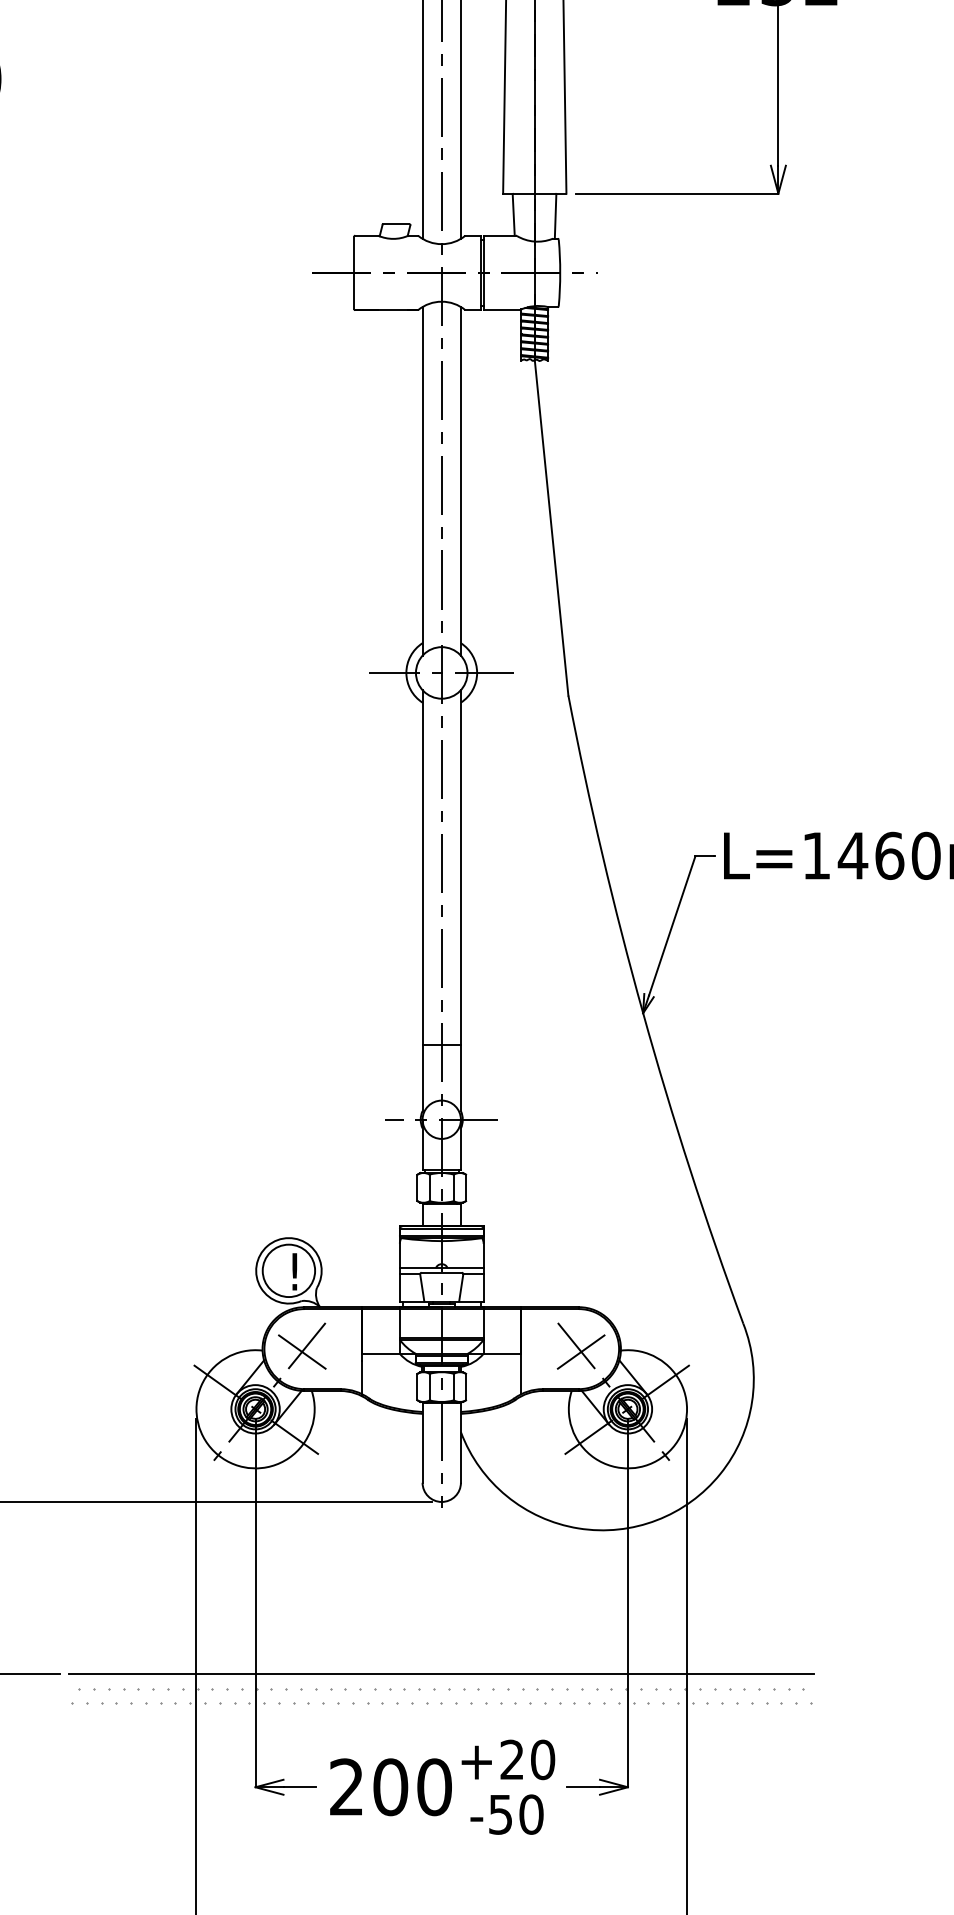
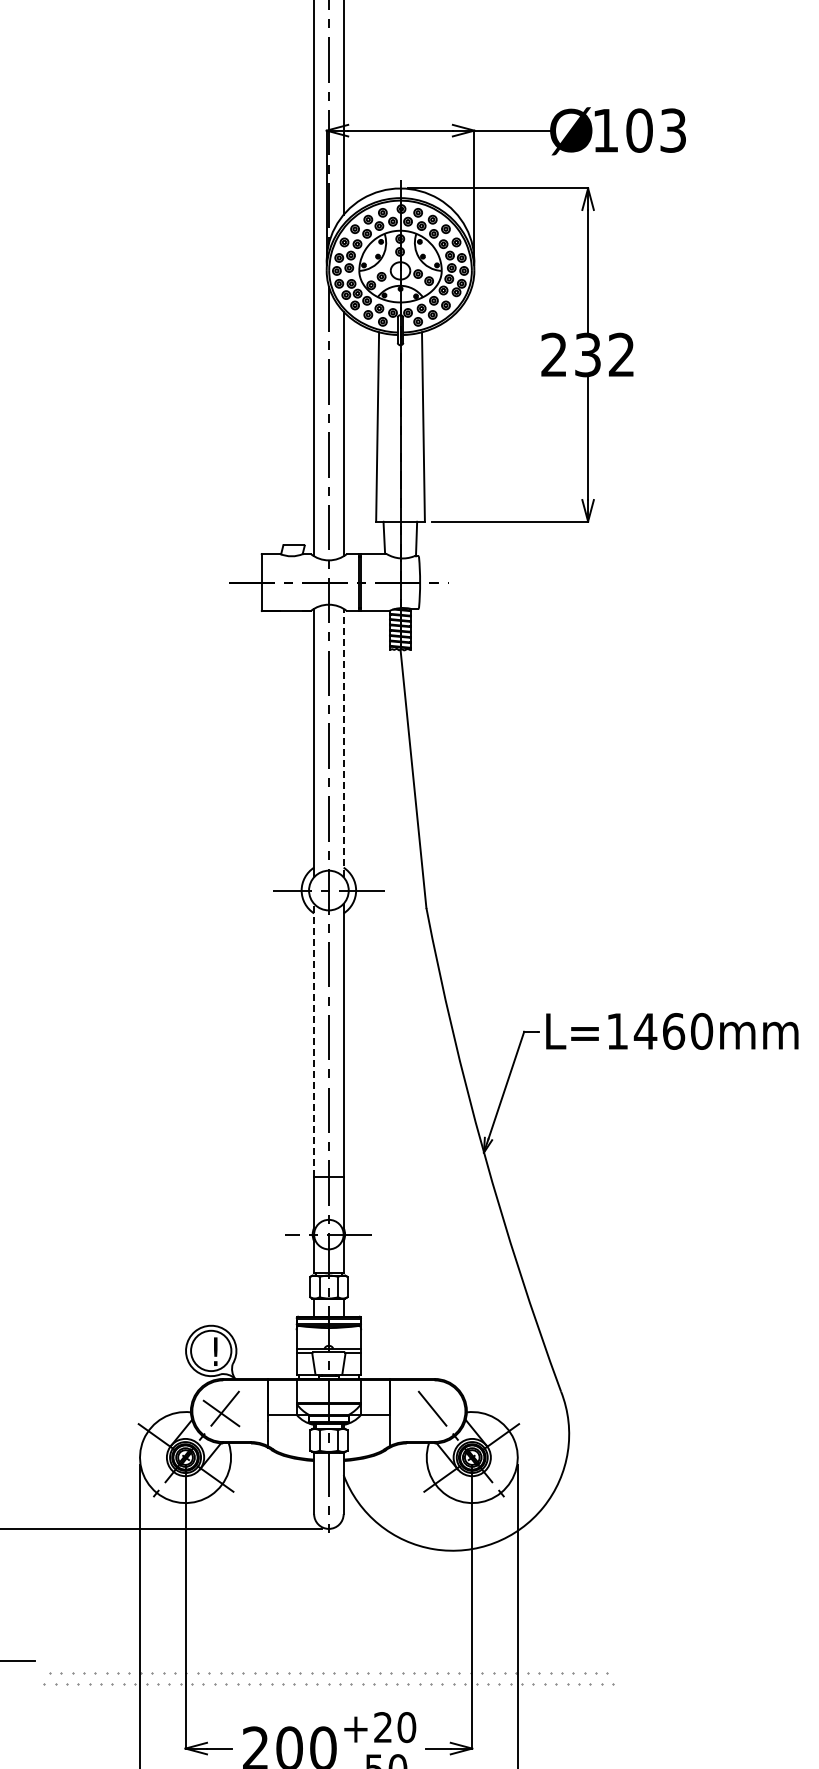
line: (460, 480) -> (343, 742), solid -> dashed
line: (423, 867) -> (314, 1040), solid -> dashed
line: (581, 1352) -> (436, 1413), removed
line: (441, 1674) -> (328, 1661), removed

